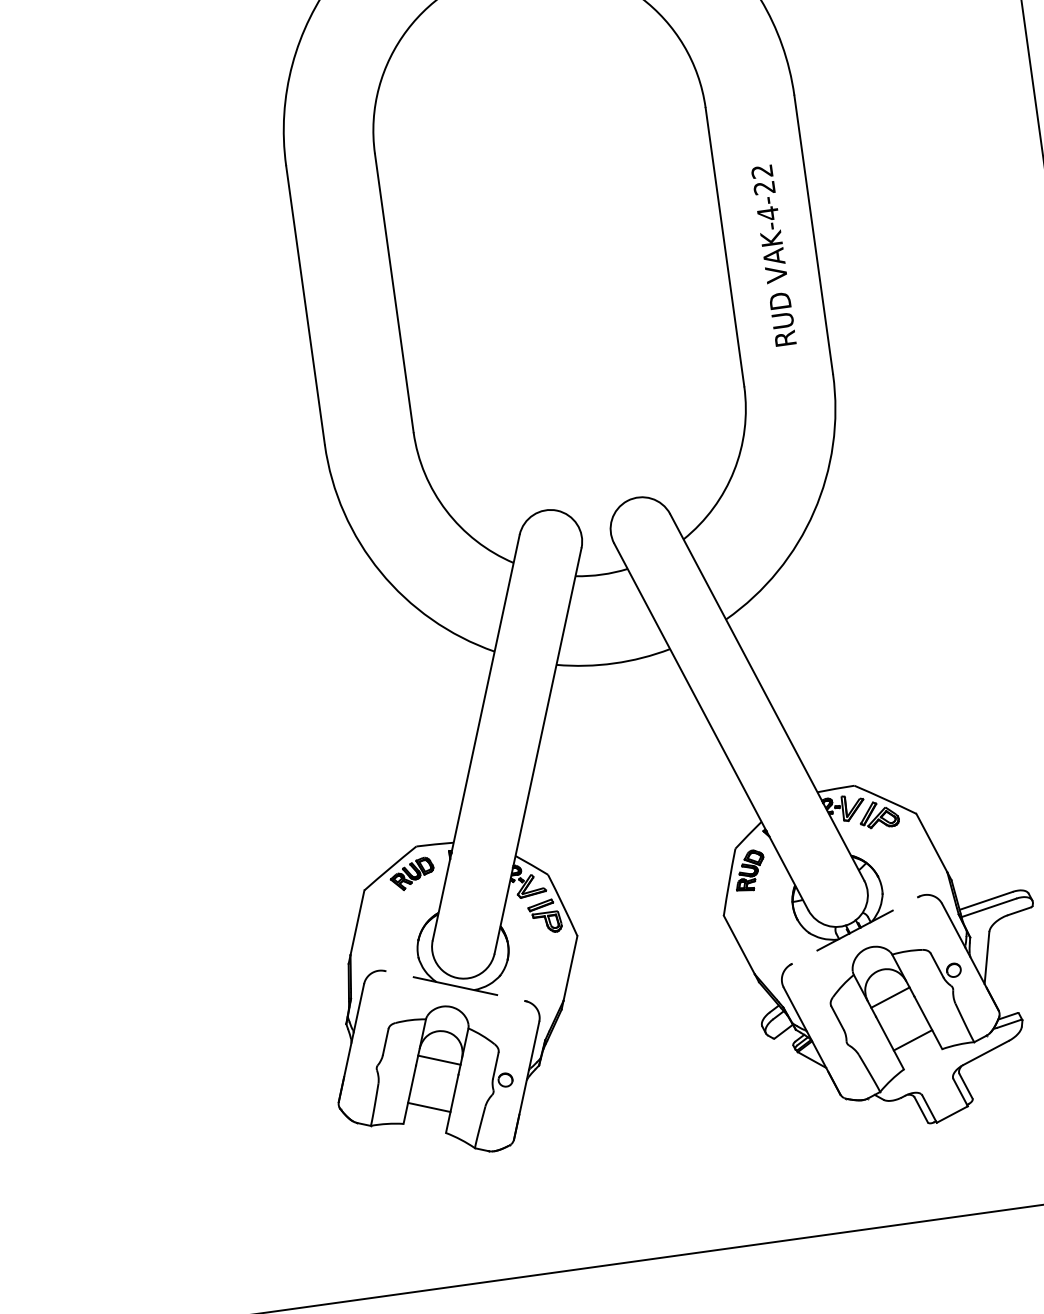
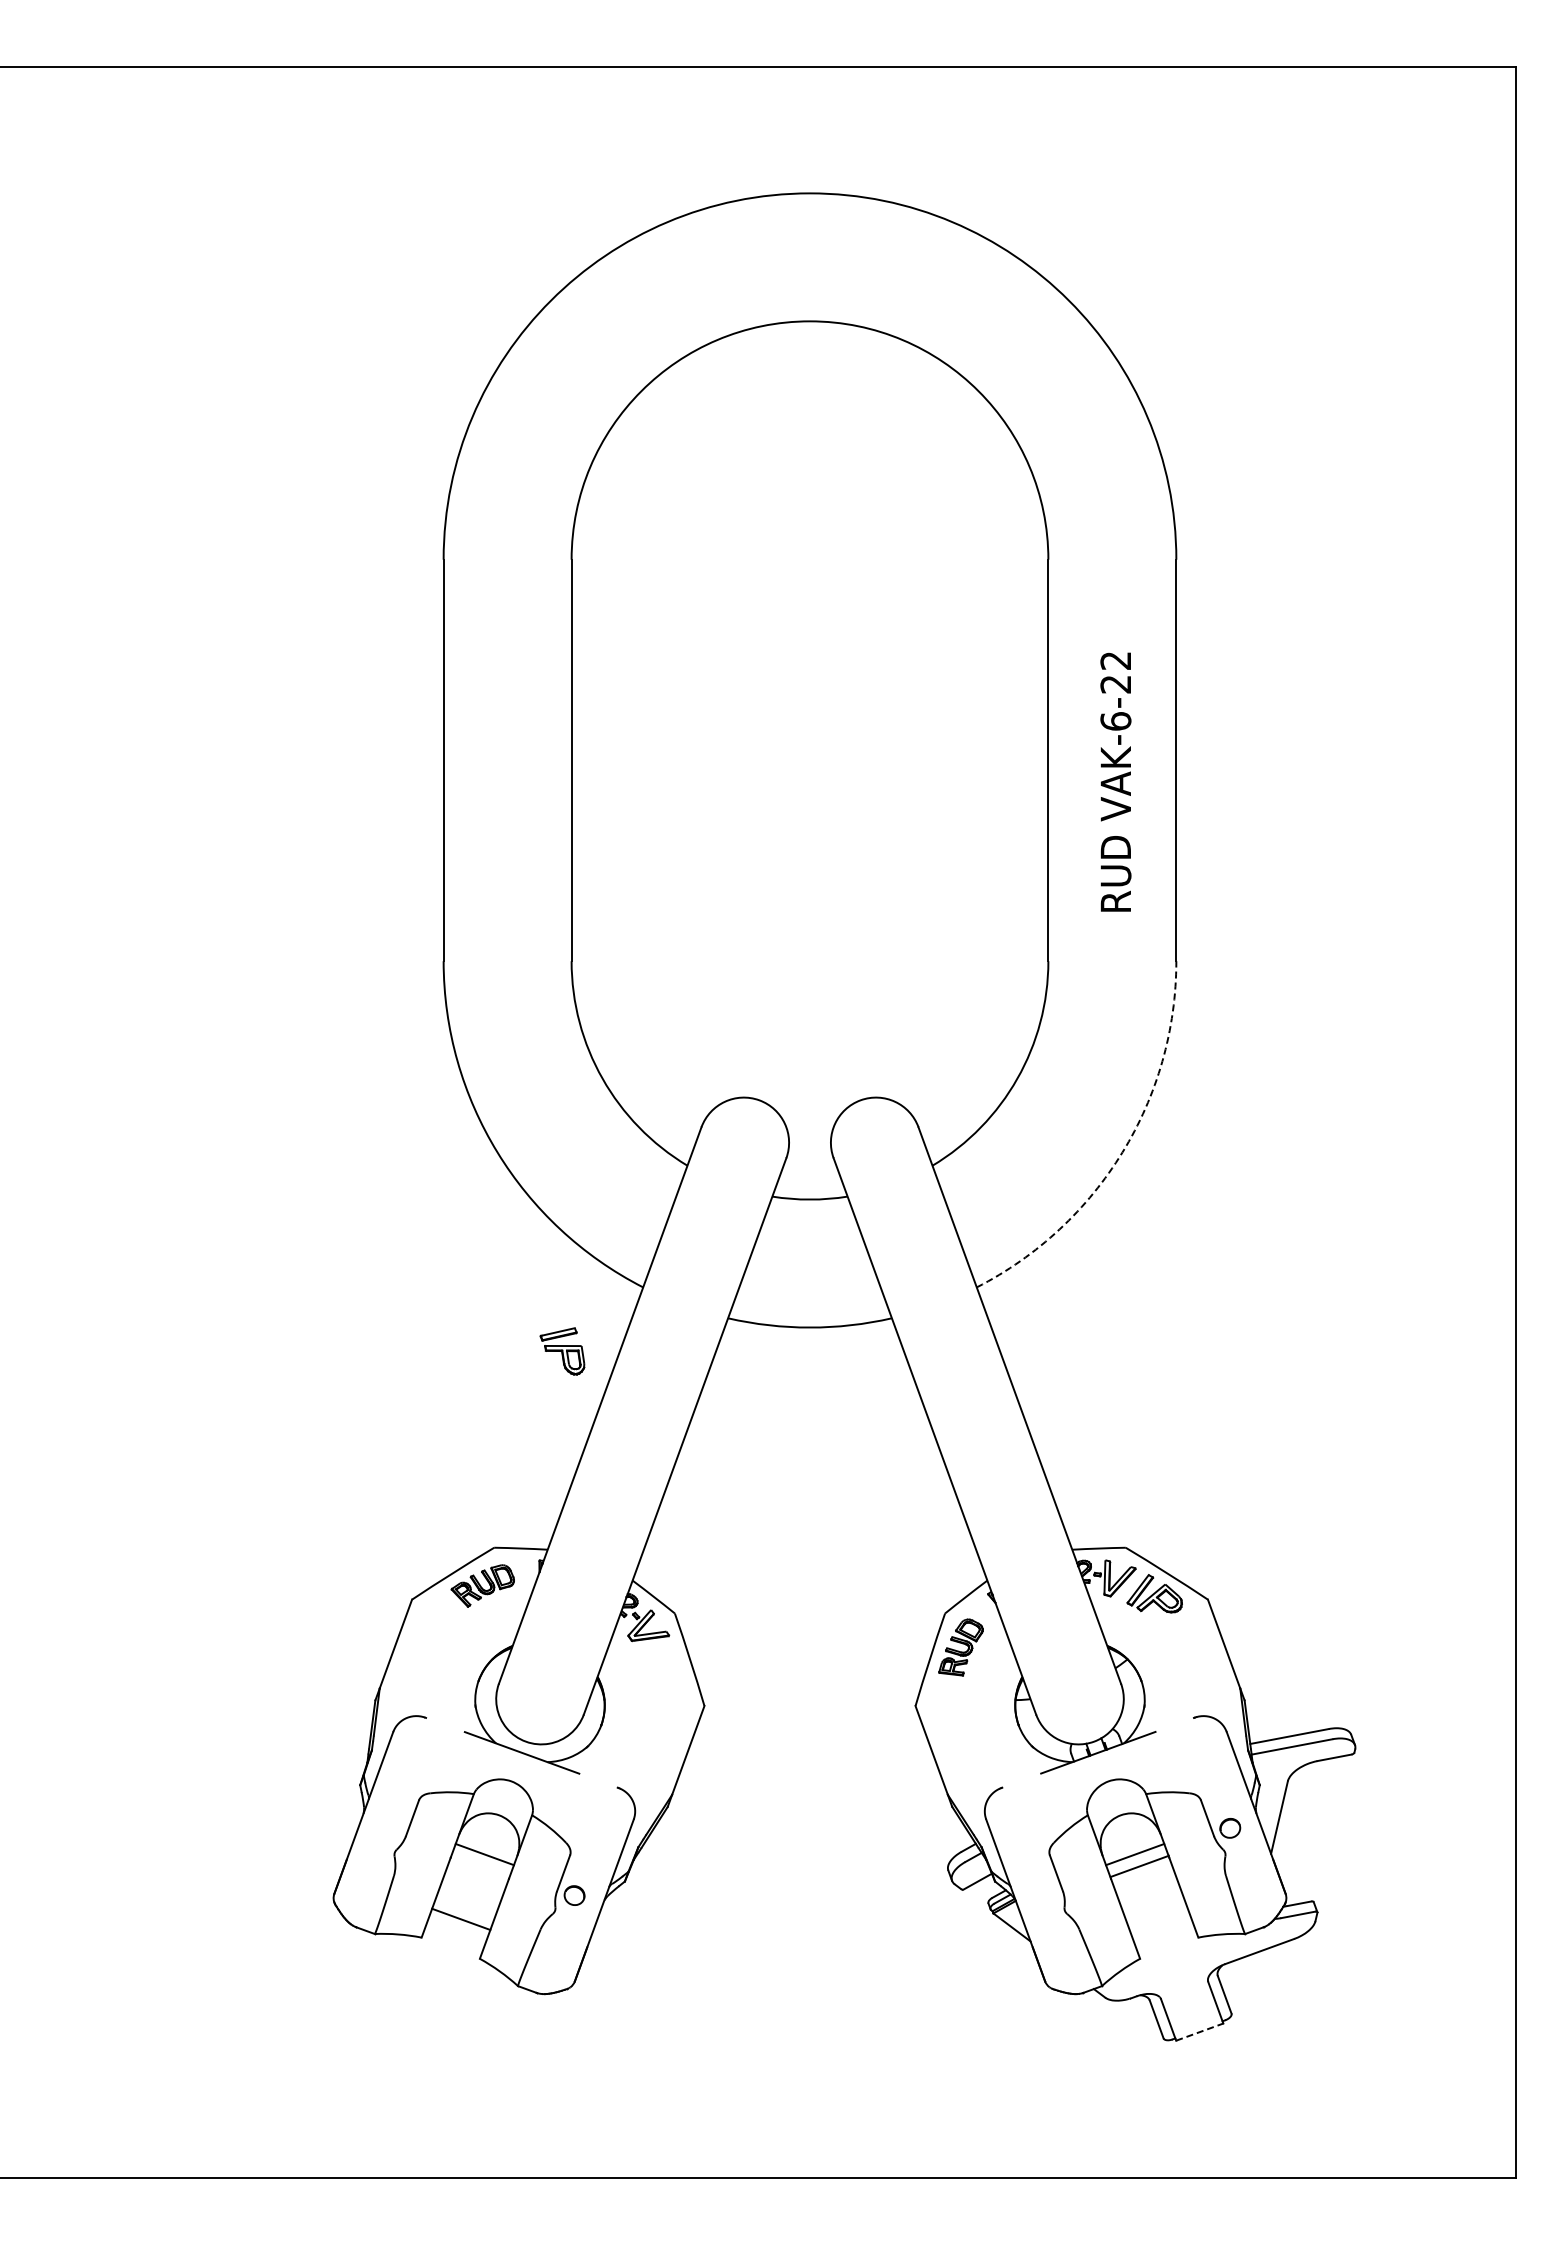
text: (767, 213) -> (1115, 721), VAK-4-22 -> VAK-6-22
arc: (814, 511) -> (1122, 1152), solid -> dashed
part: (545, 916) -> (562, 1351), moved
line: (912, 1040) -> (1139, 1866), moved
line: (952, 1114) -> (1200, 2031), solid -> dashed

